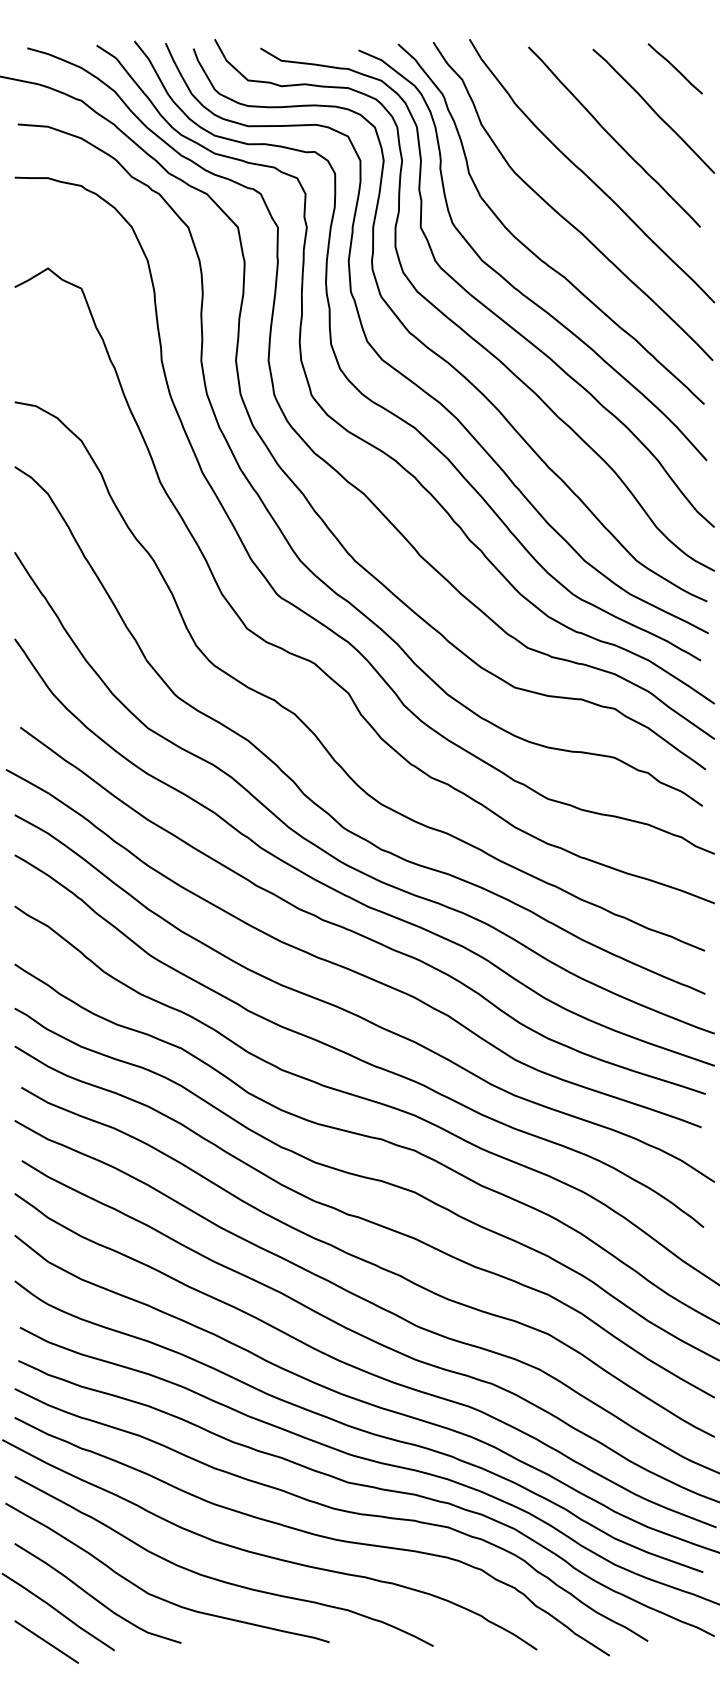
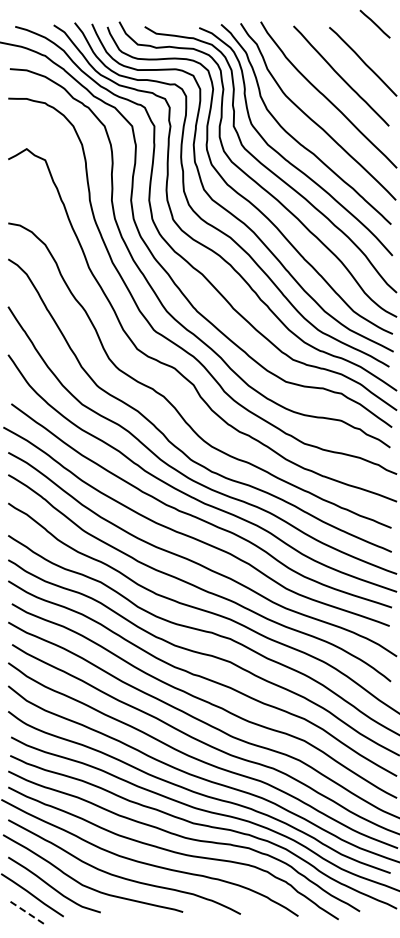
line: (674, 67) -> (374, 23), moved
line: (45, 1641) -> (25, 911), solid -> dashed

